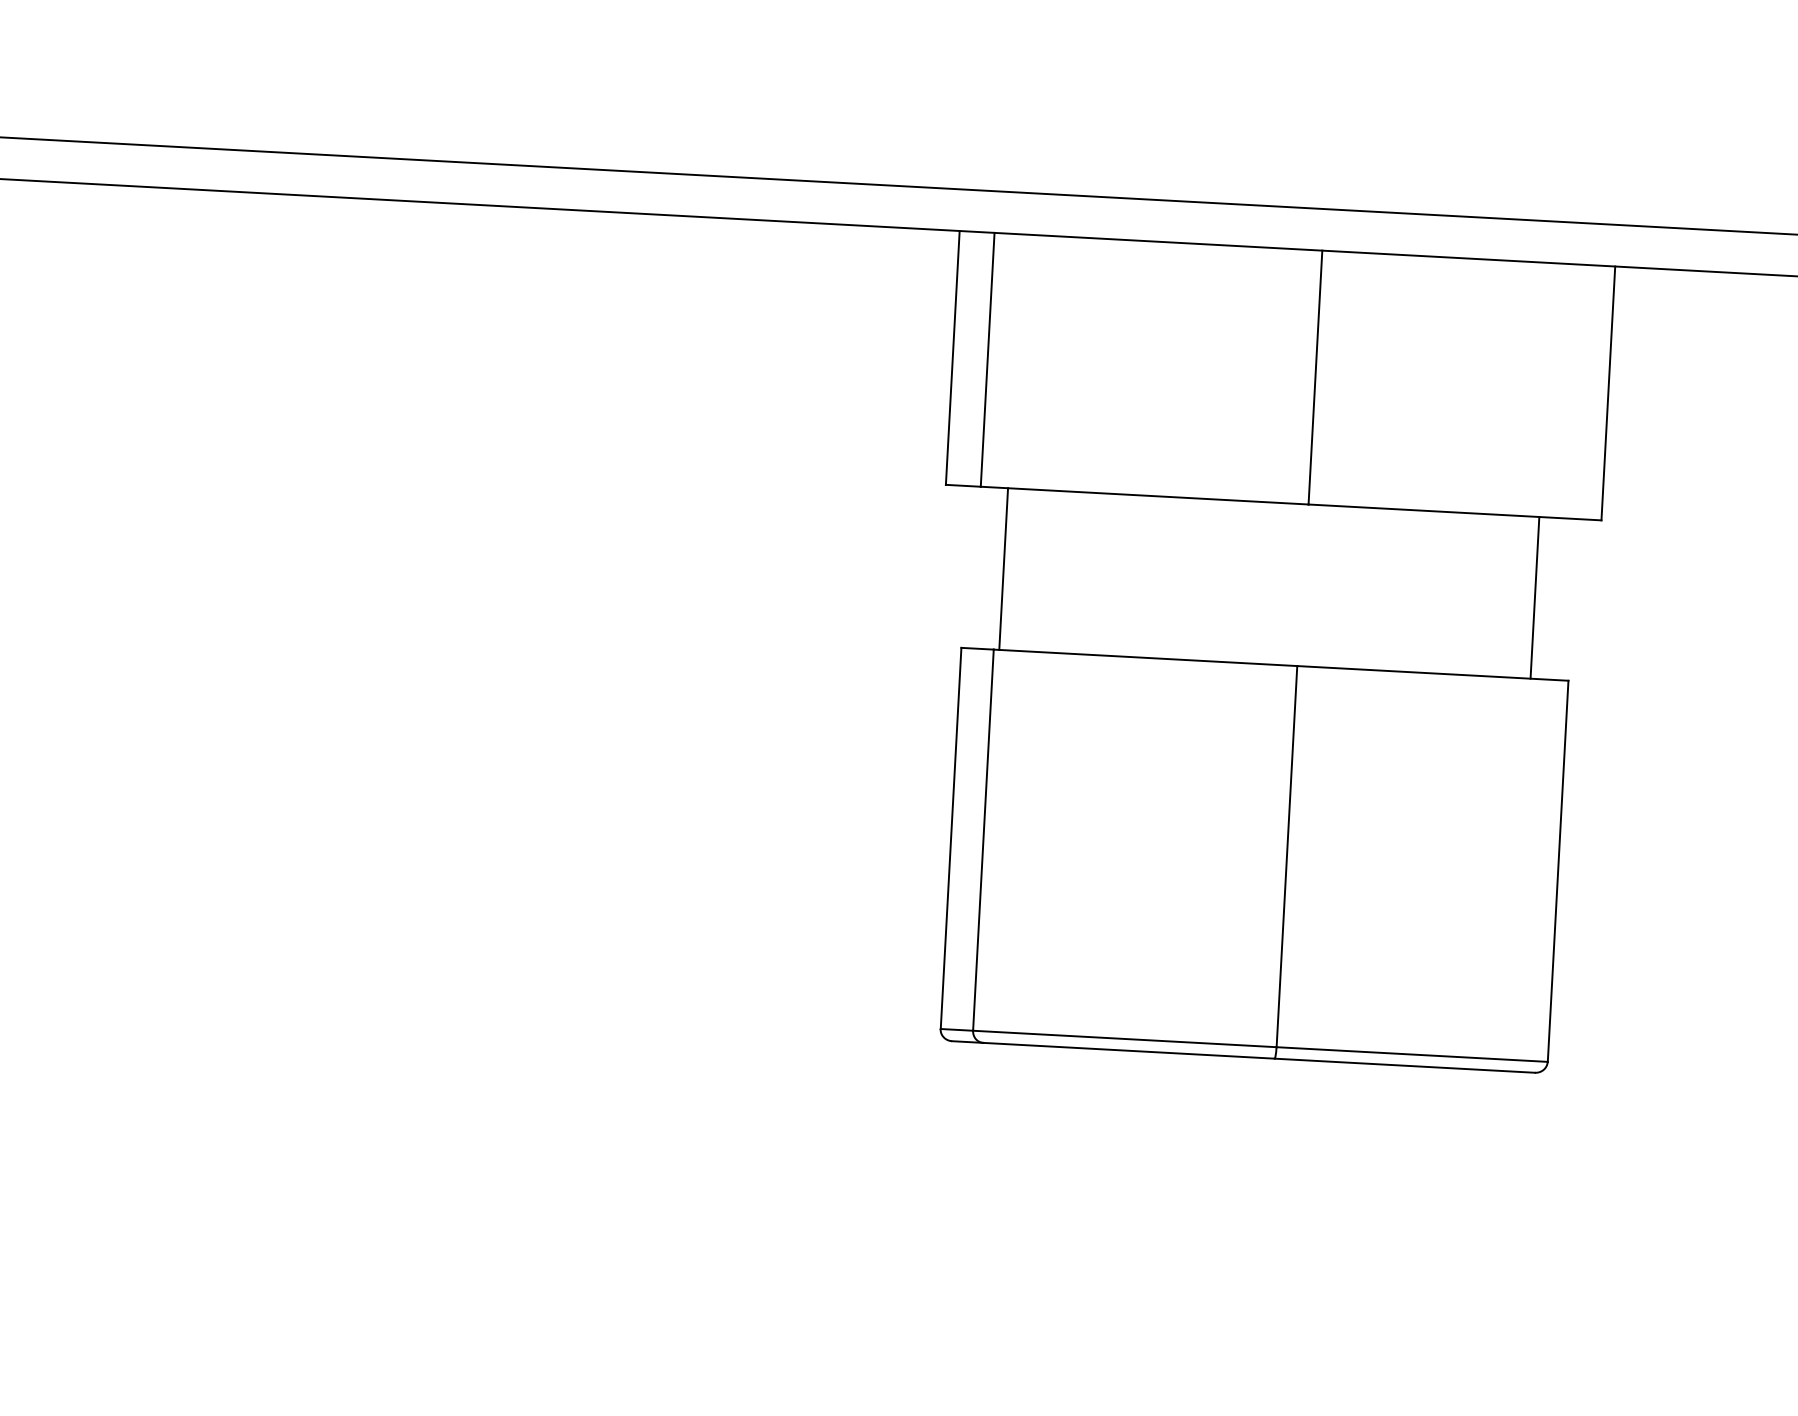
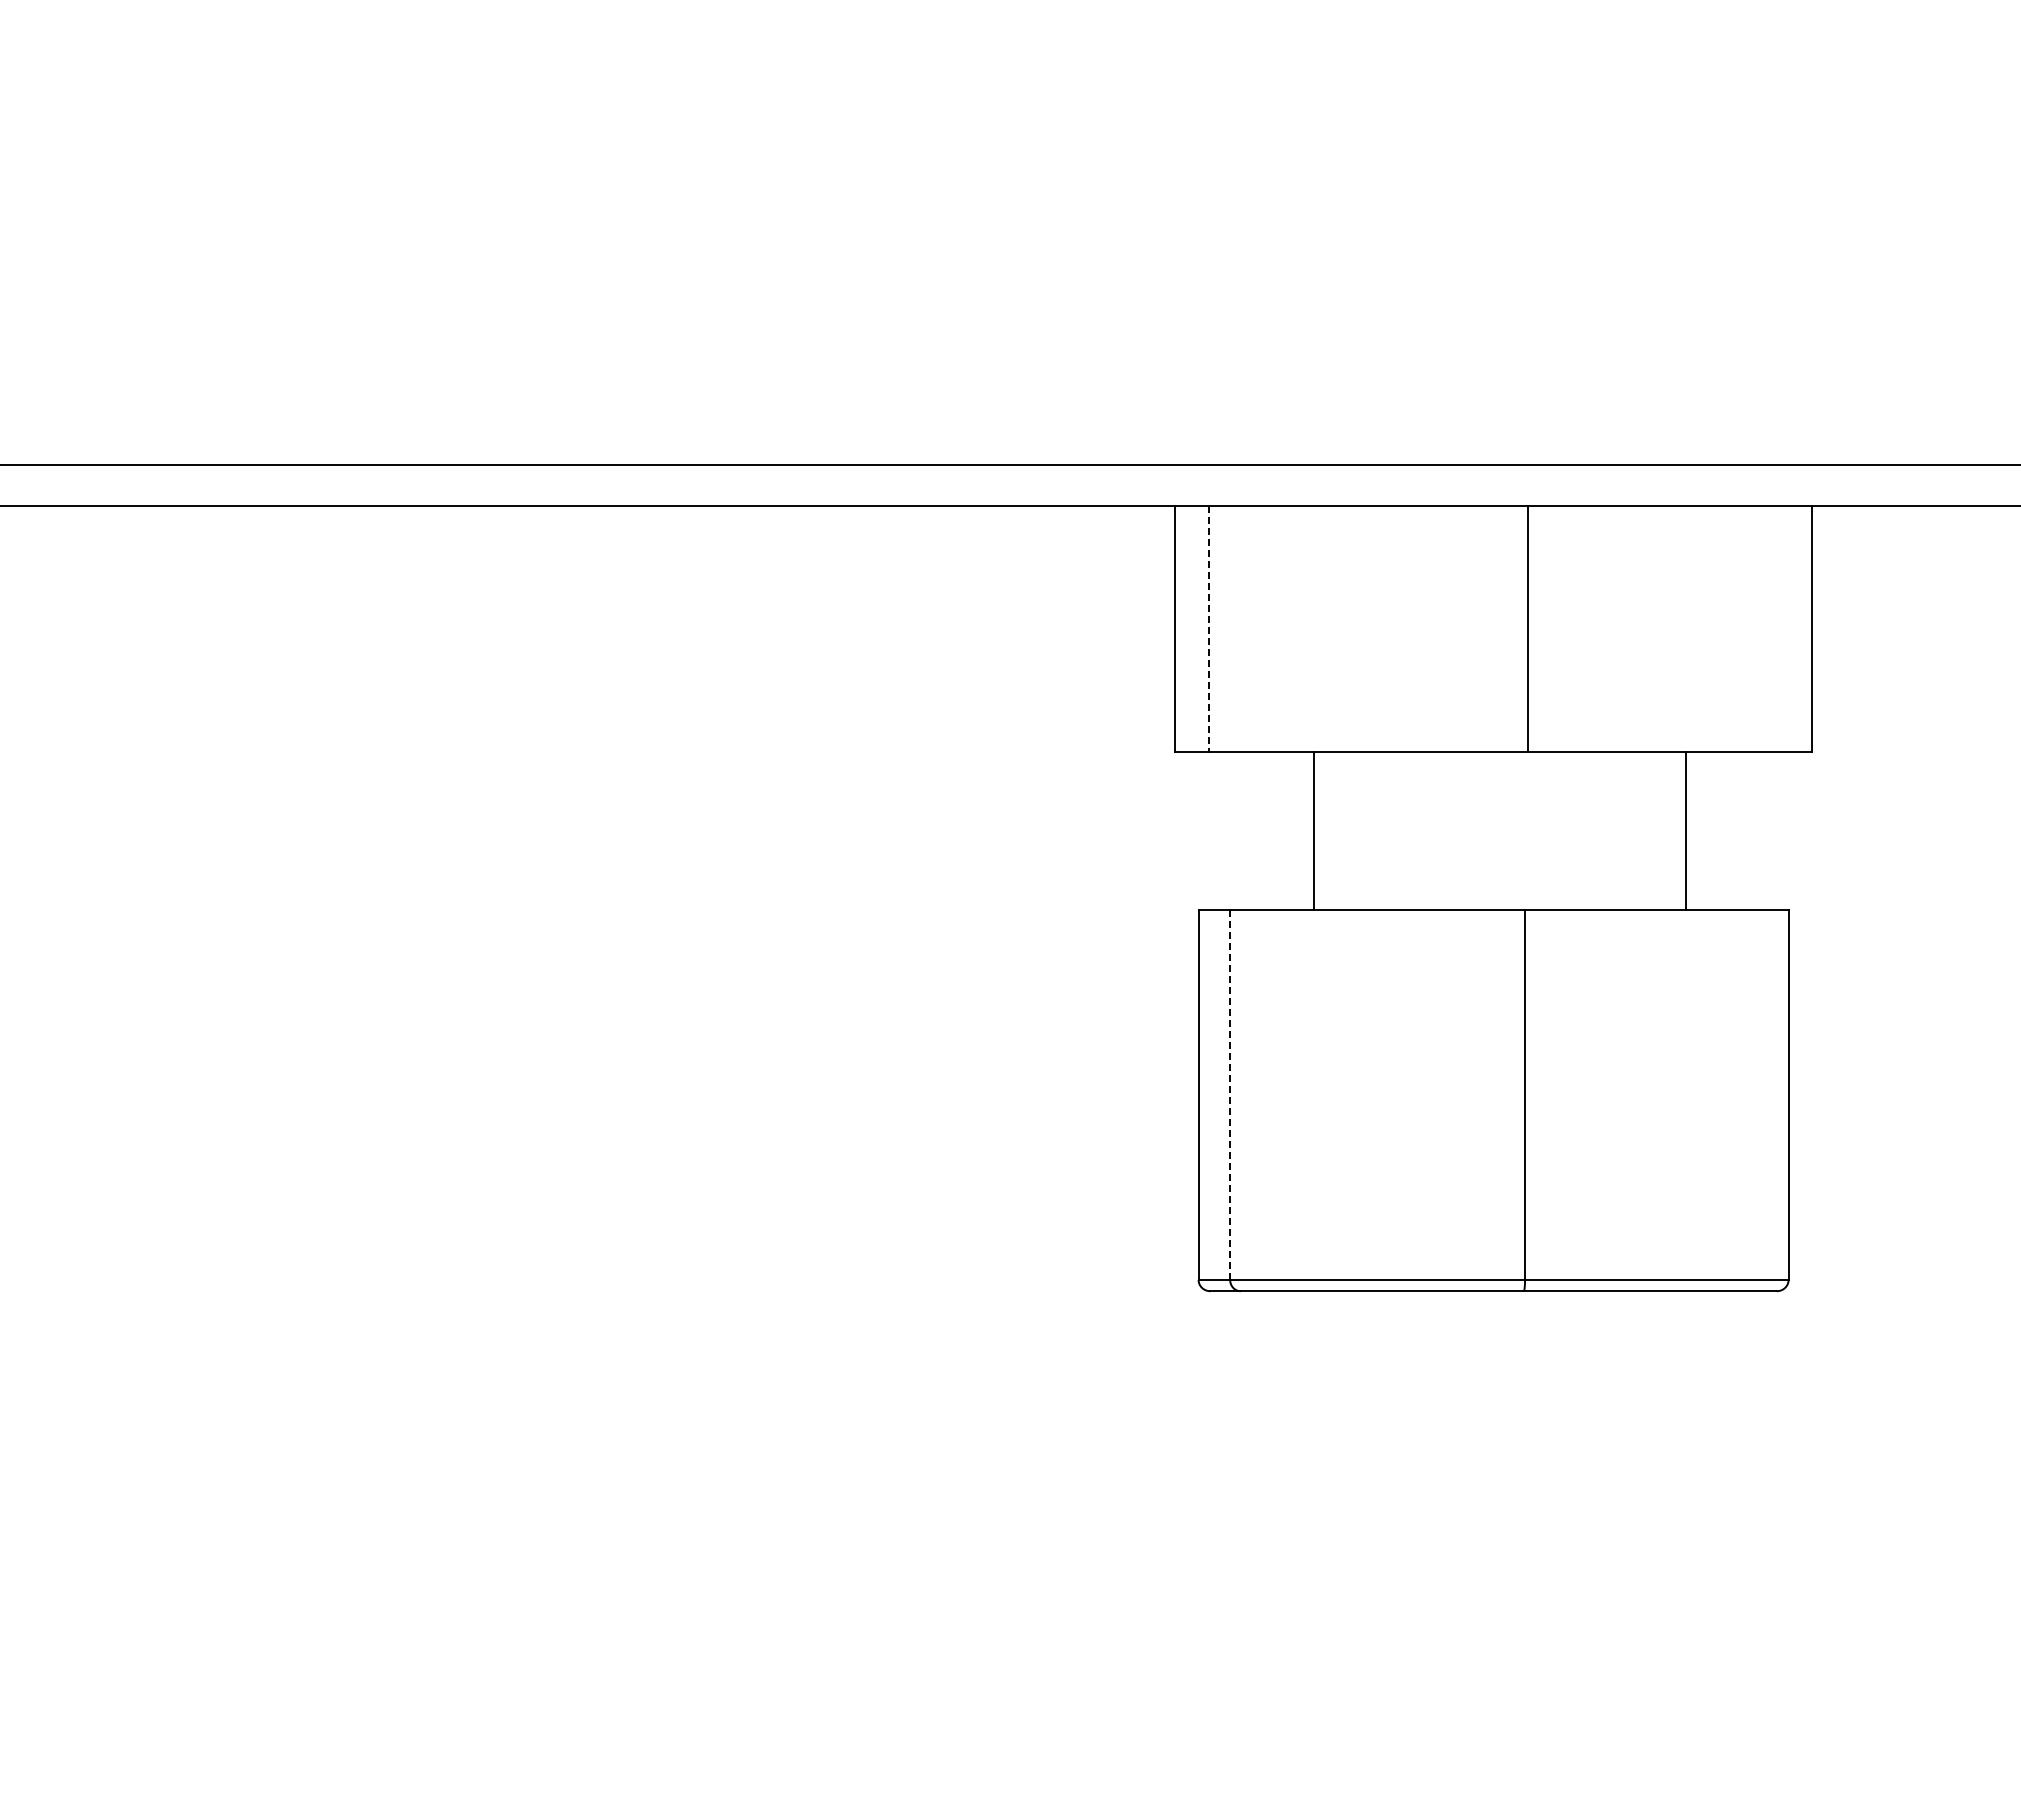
line: (988, 360) -> (1209, 629), solid -> dashed
line: (1003, 568) -> (1313, 830), moved
line: (1534, 597) -> (1685, 830), moved
line: (983, 840) -> (1230, 1095), solid -> dashed

